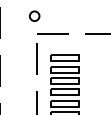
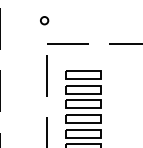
circle: (34, 16) -> (44, 20), size x0.6

